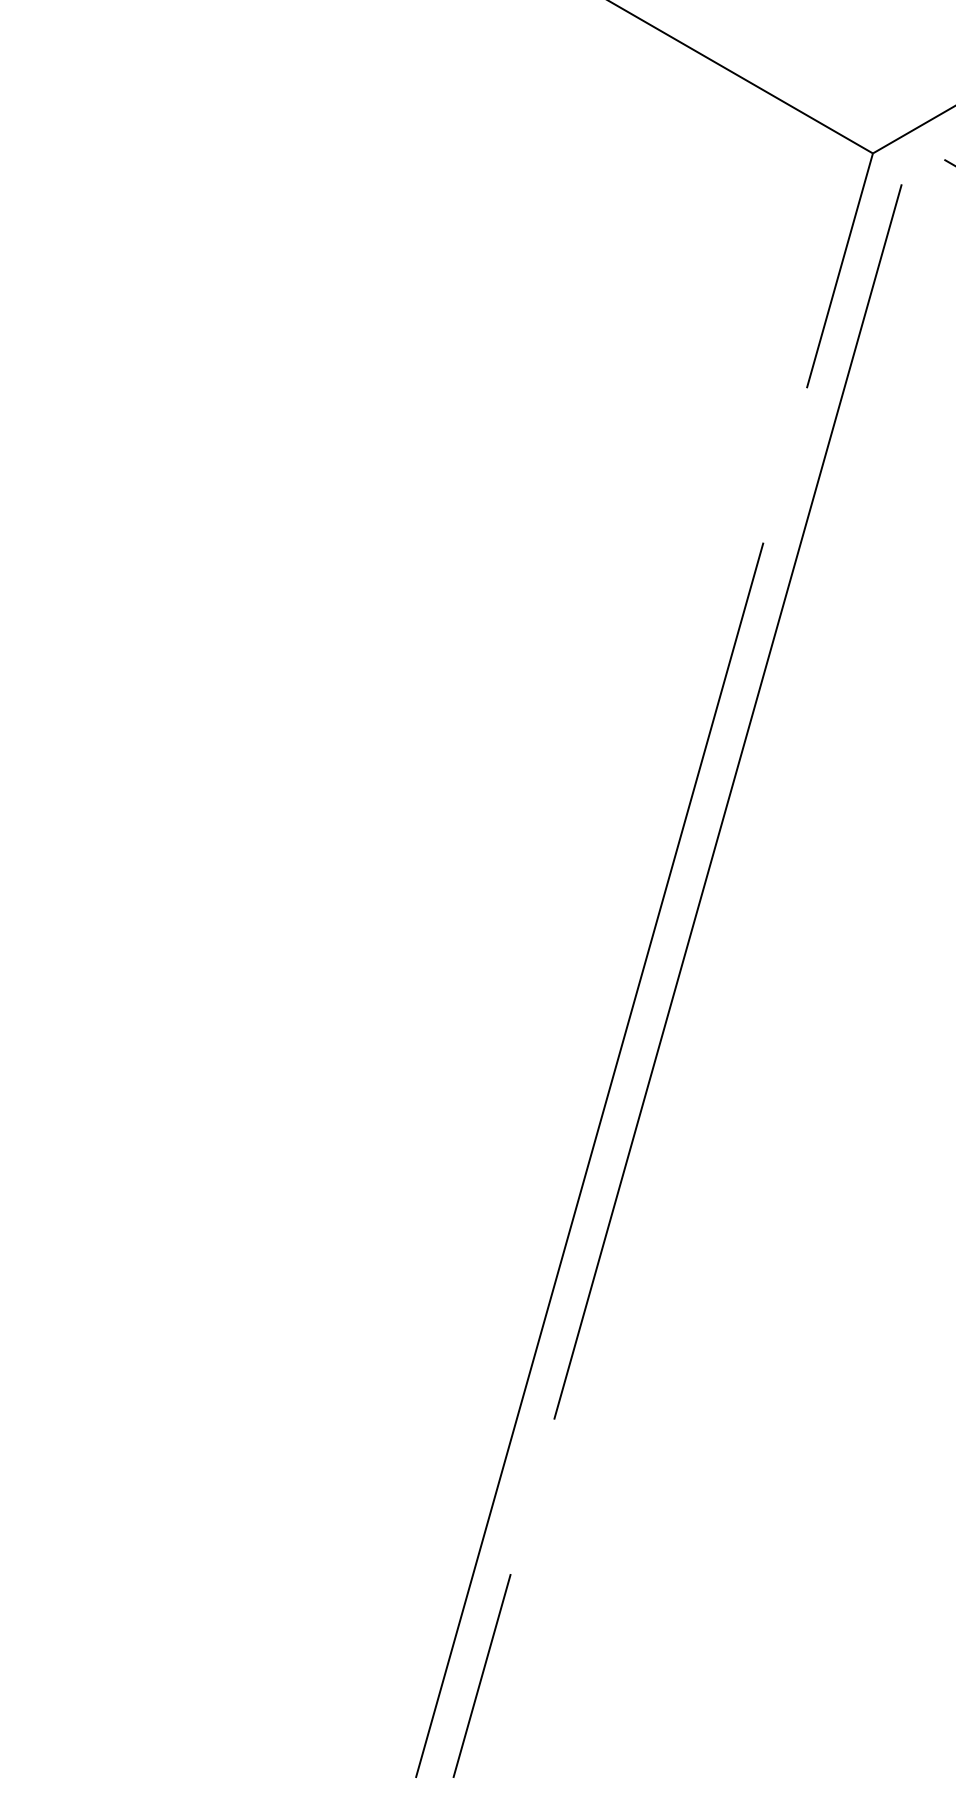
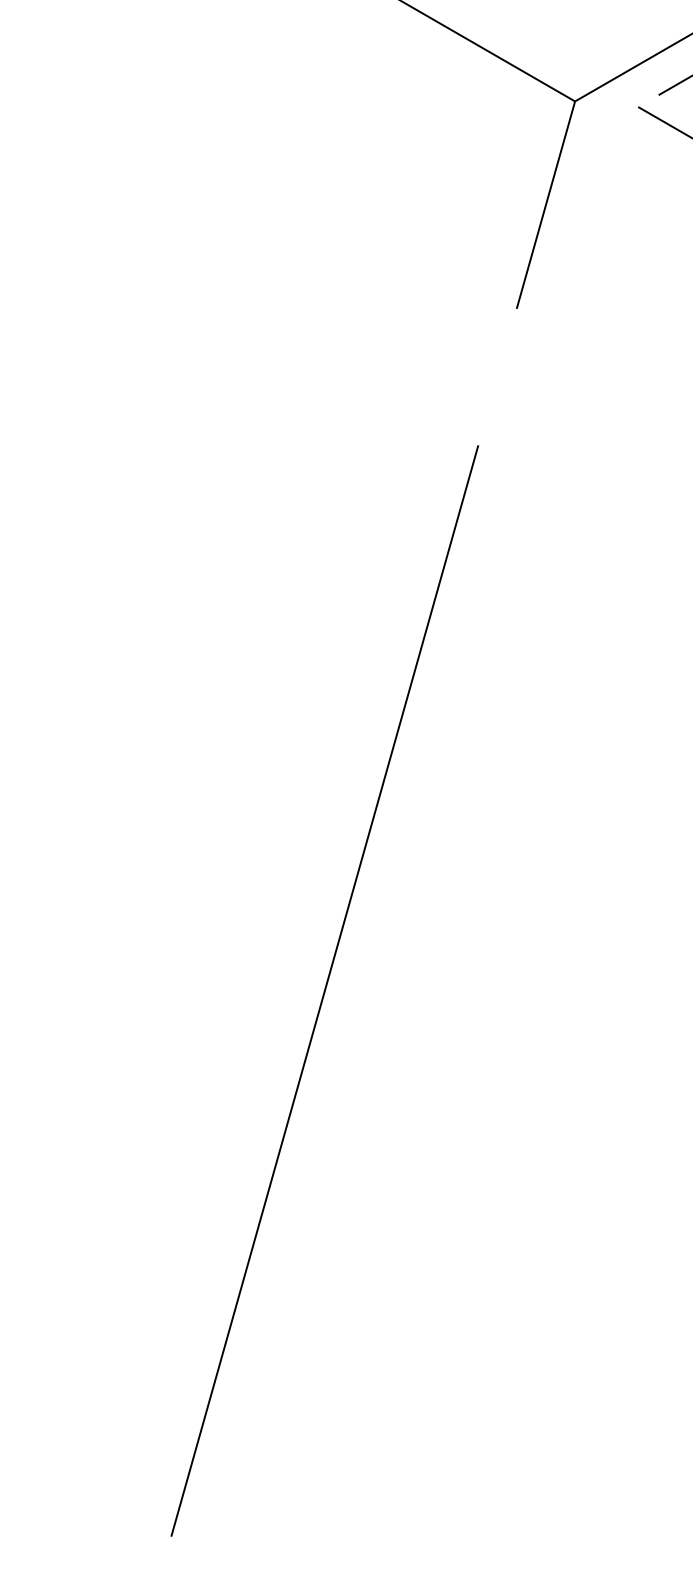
line: (677, 980) -> (402, 832), removed

